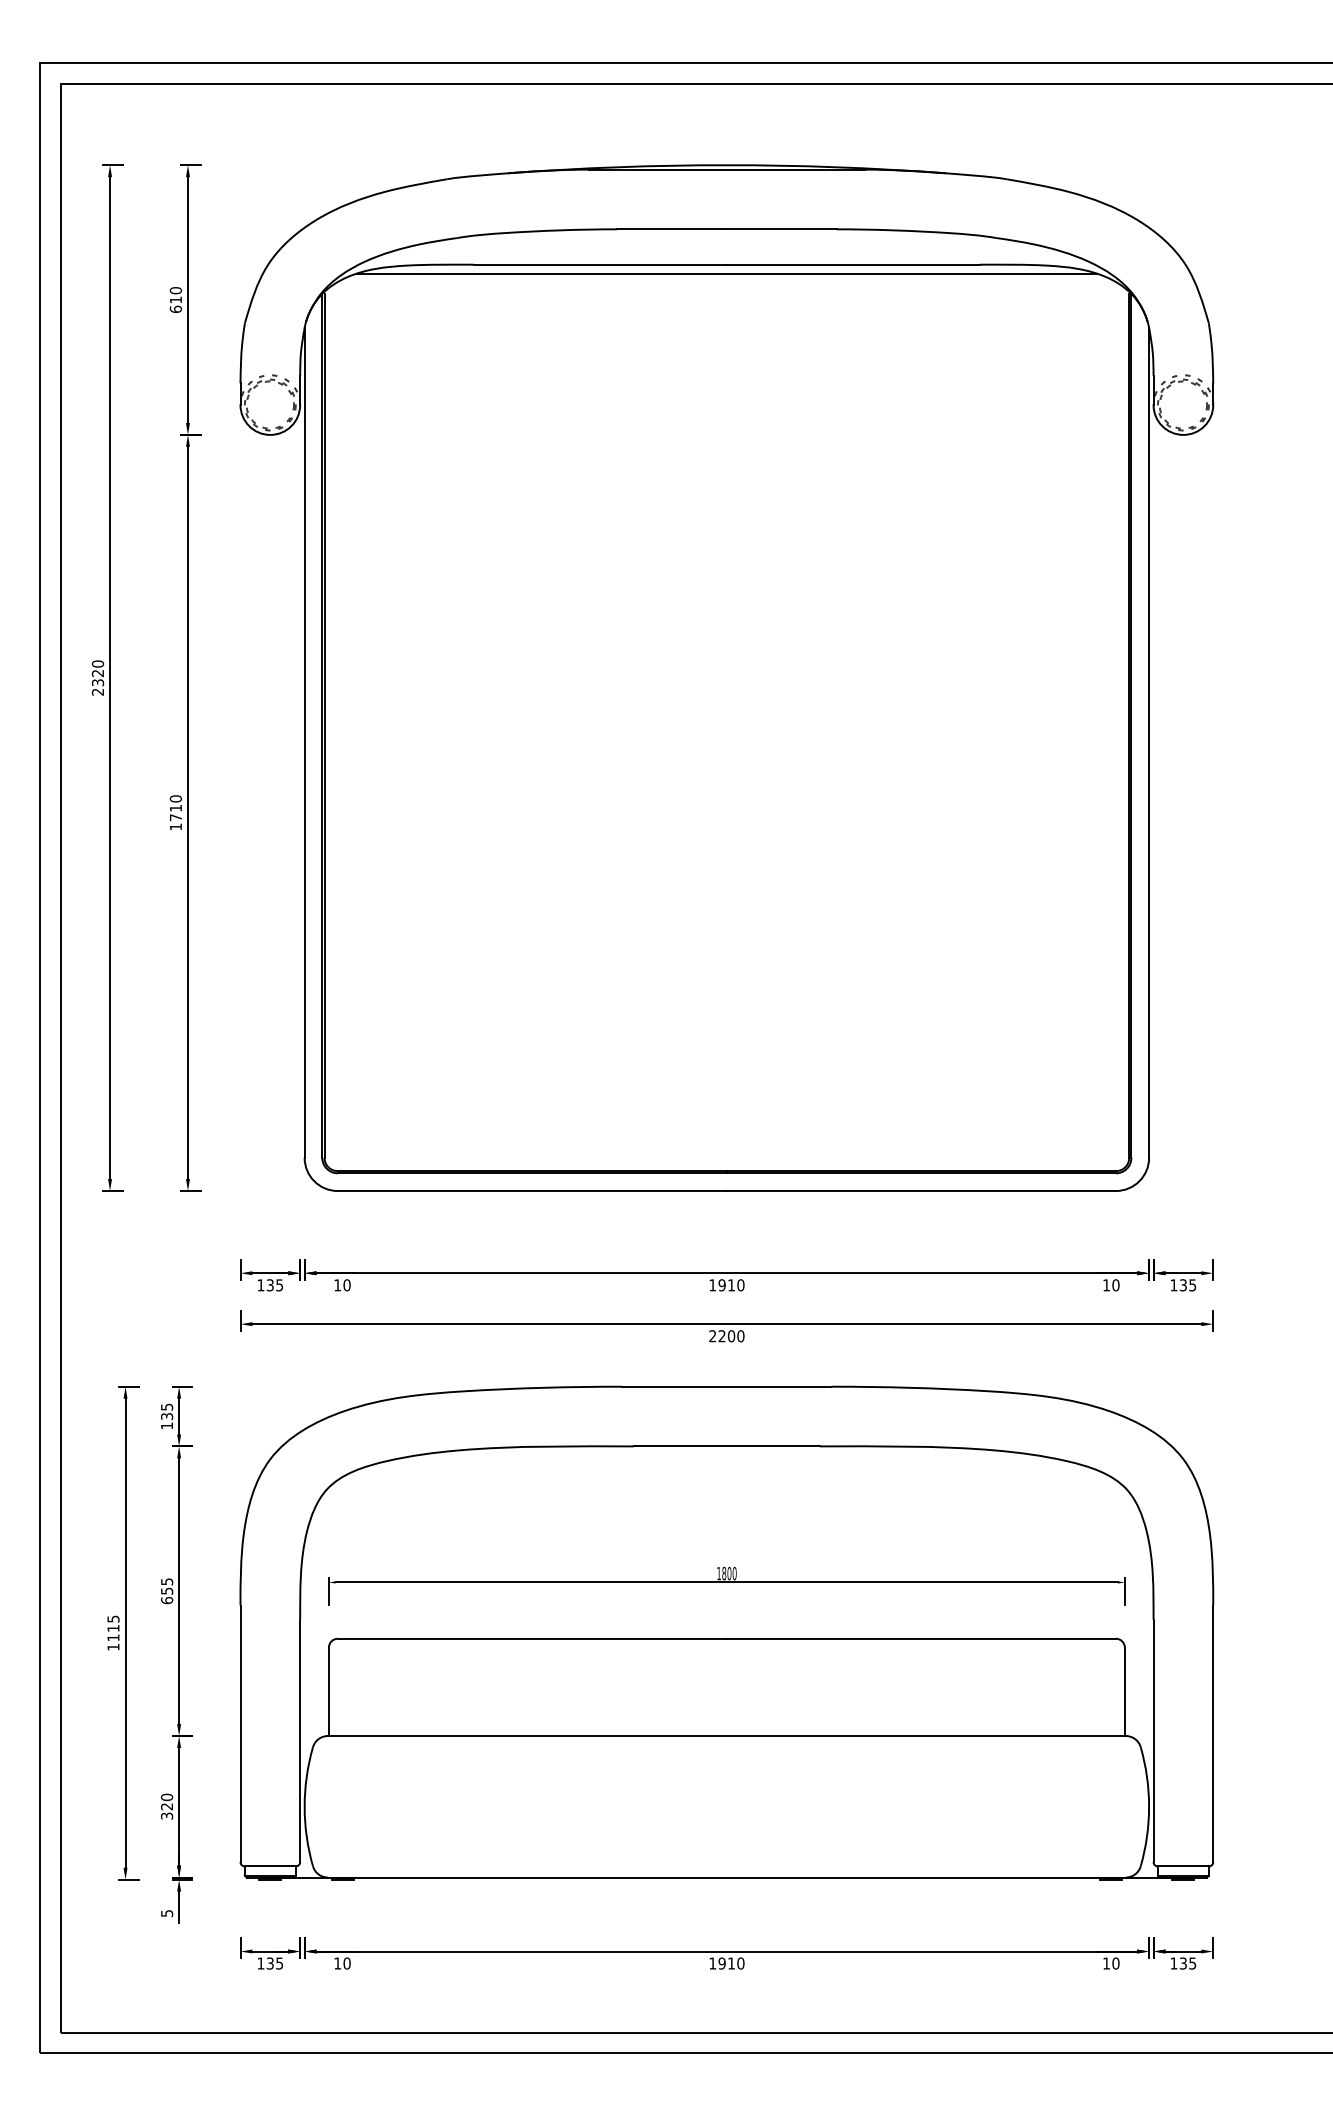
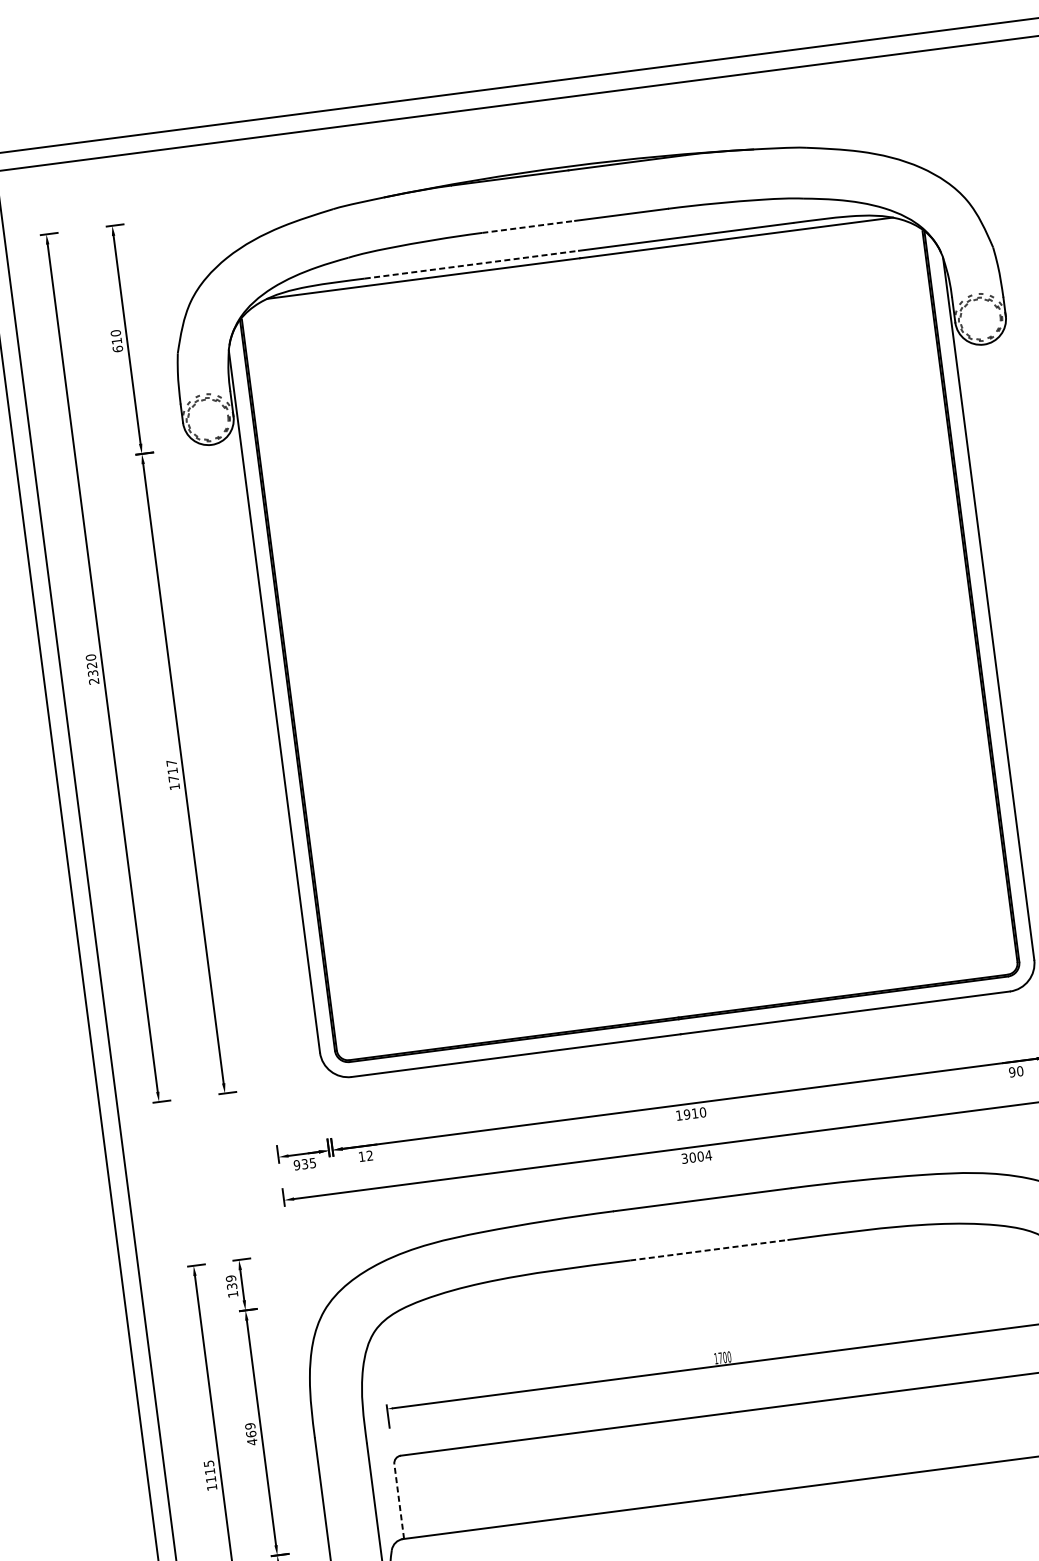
line: (671, 229) -> (528, 227), solid -> dashed
line: (600, 264) -> (472, 264), solid -> dashed
text: (175, 798) -> (171, 762), 1710 -> 1717
text: (260, 1285) -> (296, 1165), 135 -> 935
text: (346, 1285) -> (369, 1155), 10 -> 12
text: (1106, 1285) -> (1012, 1072), 10 -> 90
text: (726, 1336) -> (696, 1157), 2200 -> 3004
text: (166, 1406) -> (230, 1278), 135 -> 139
line: (726, 1446) -> (708, 1250), solid -> dashed
text: (724, 1573) -> (720, 1358), 1800 -> 1700
text: (167, 1591) -> (251, 1434), 655 -> 469
line: (328, 1691) -> (398, 1501), solid -> dashed

